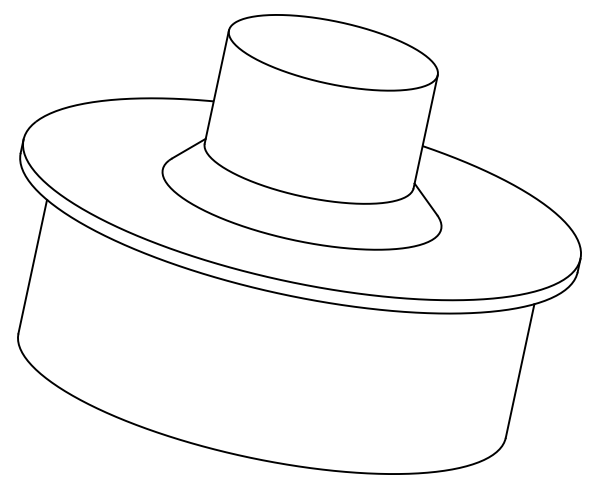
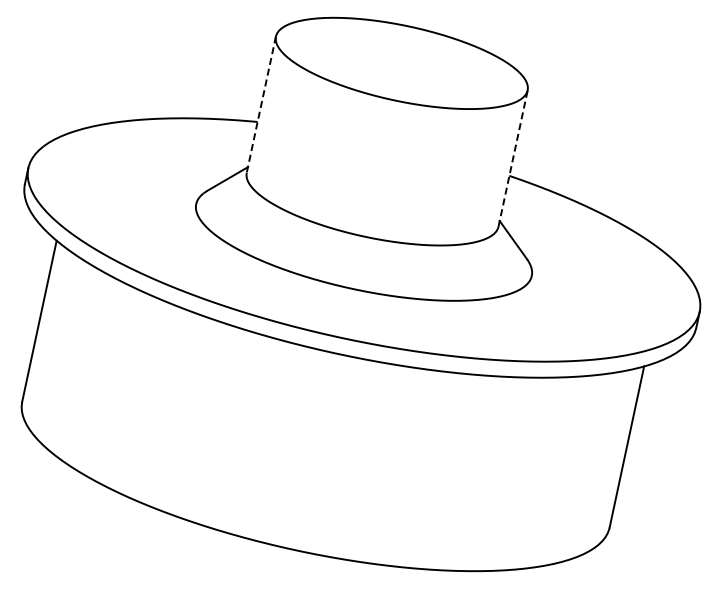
line: (216, 86) -> (261, 104), solid -> dashed
line: (426, 131) -> (513, 158), solid -> dashed

